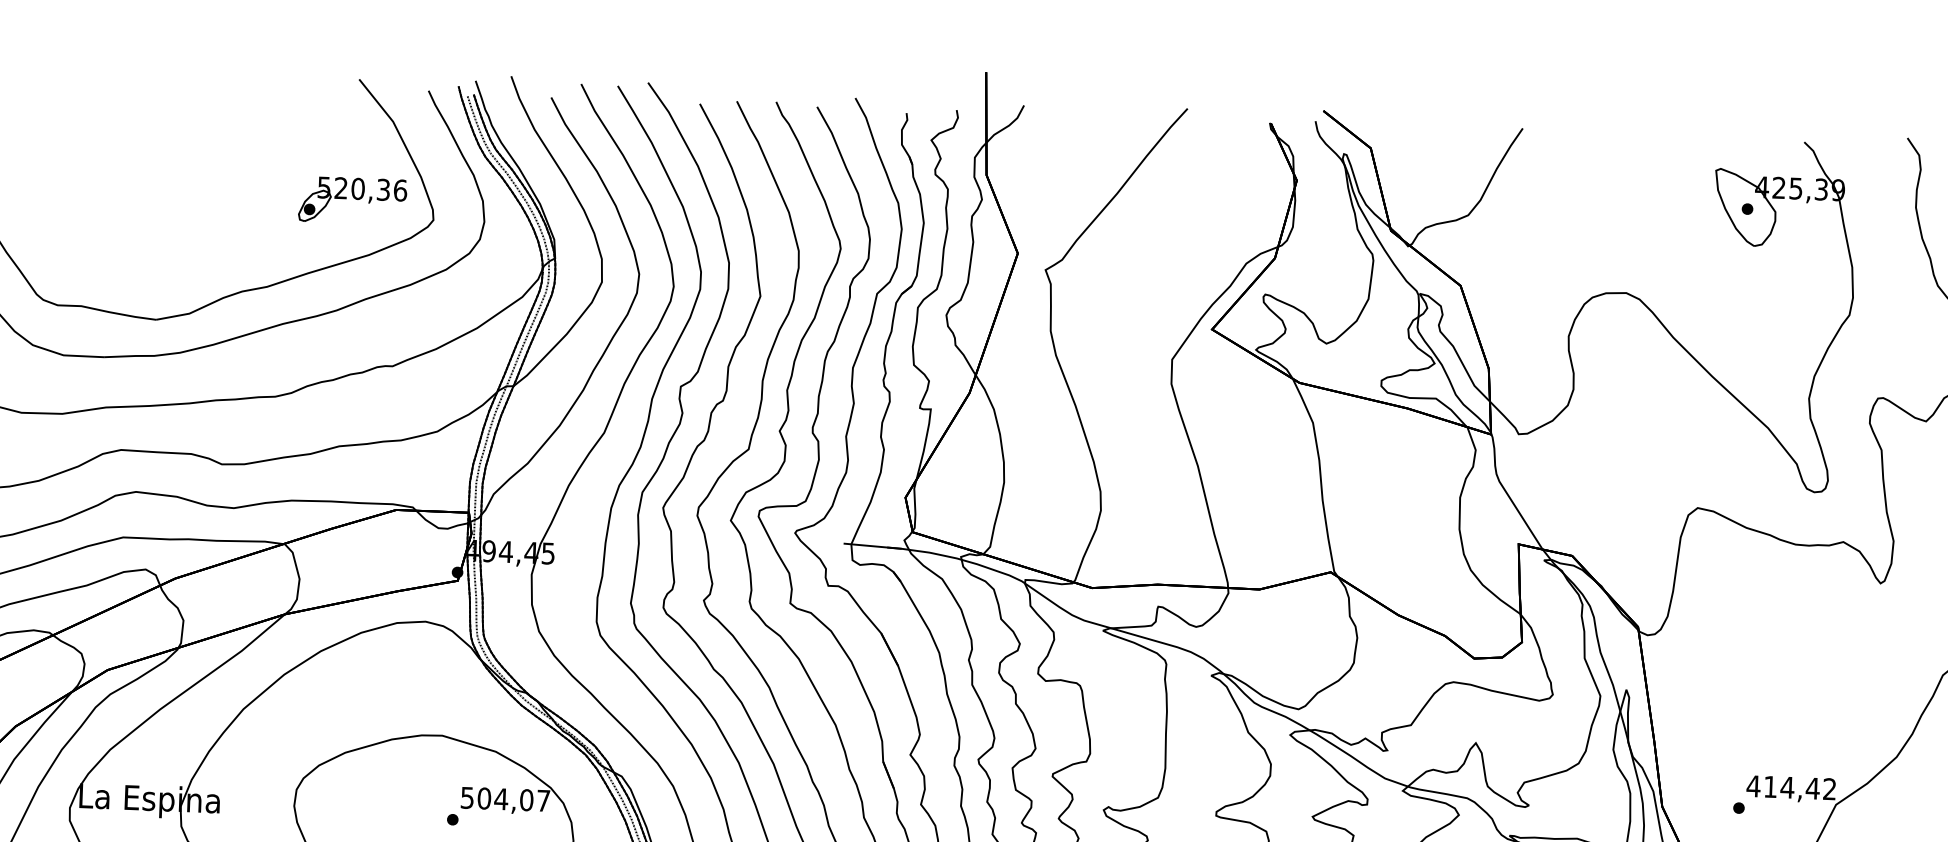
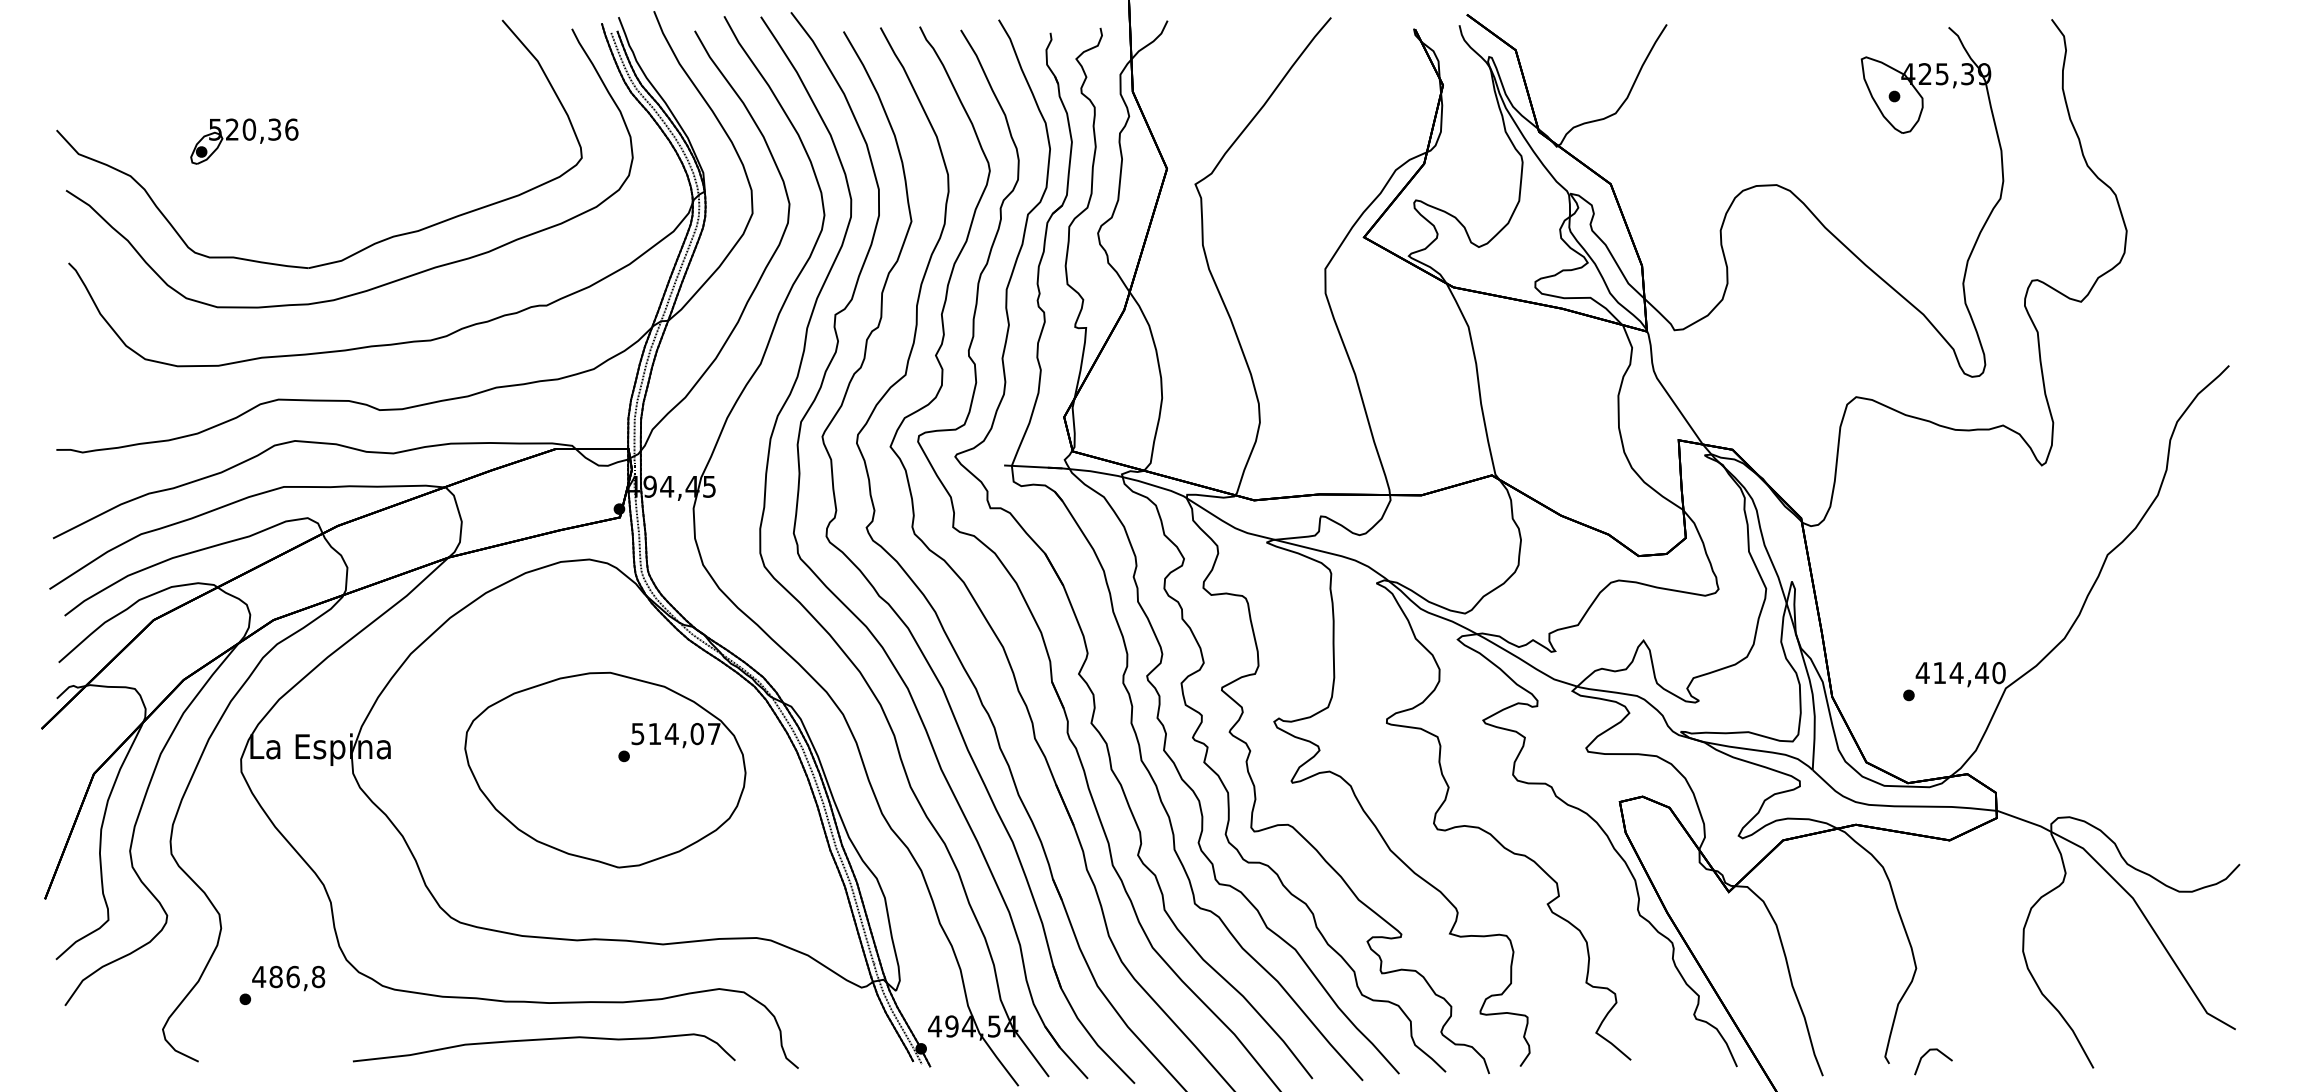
part: (352, 200) -> (244, 141), moved
text: (1829, 789) -> (1998, 673), 414,42 -> 414,40
text: (483, 799) -> (654, 734), 504,07 -> 514,07

